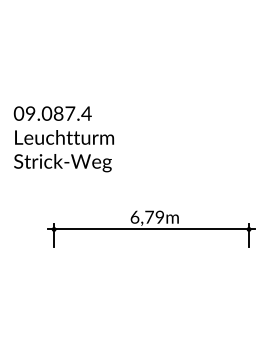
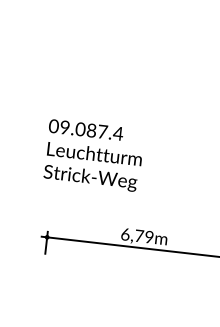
text: (63, 139) -> (93, 155), moved

